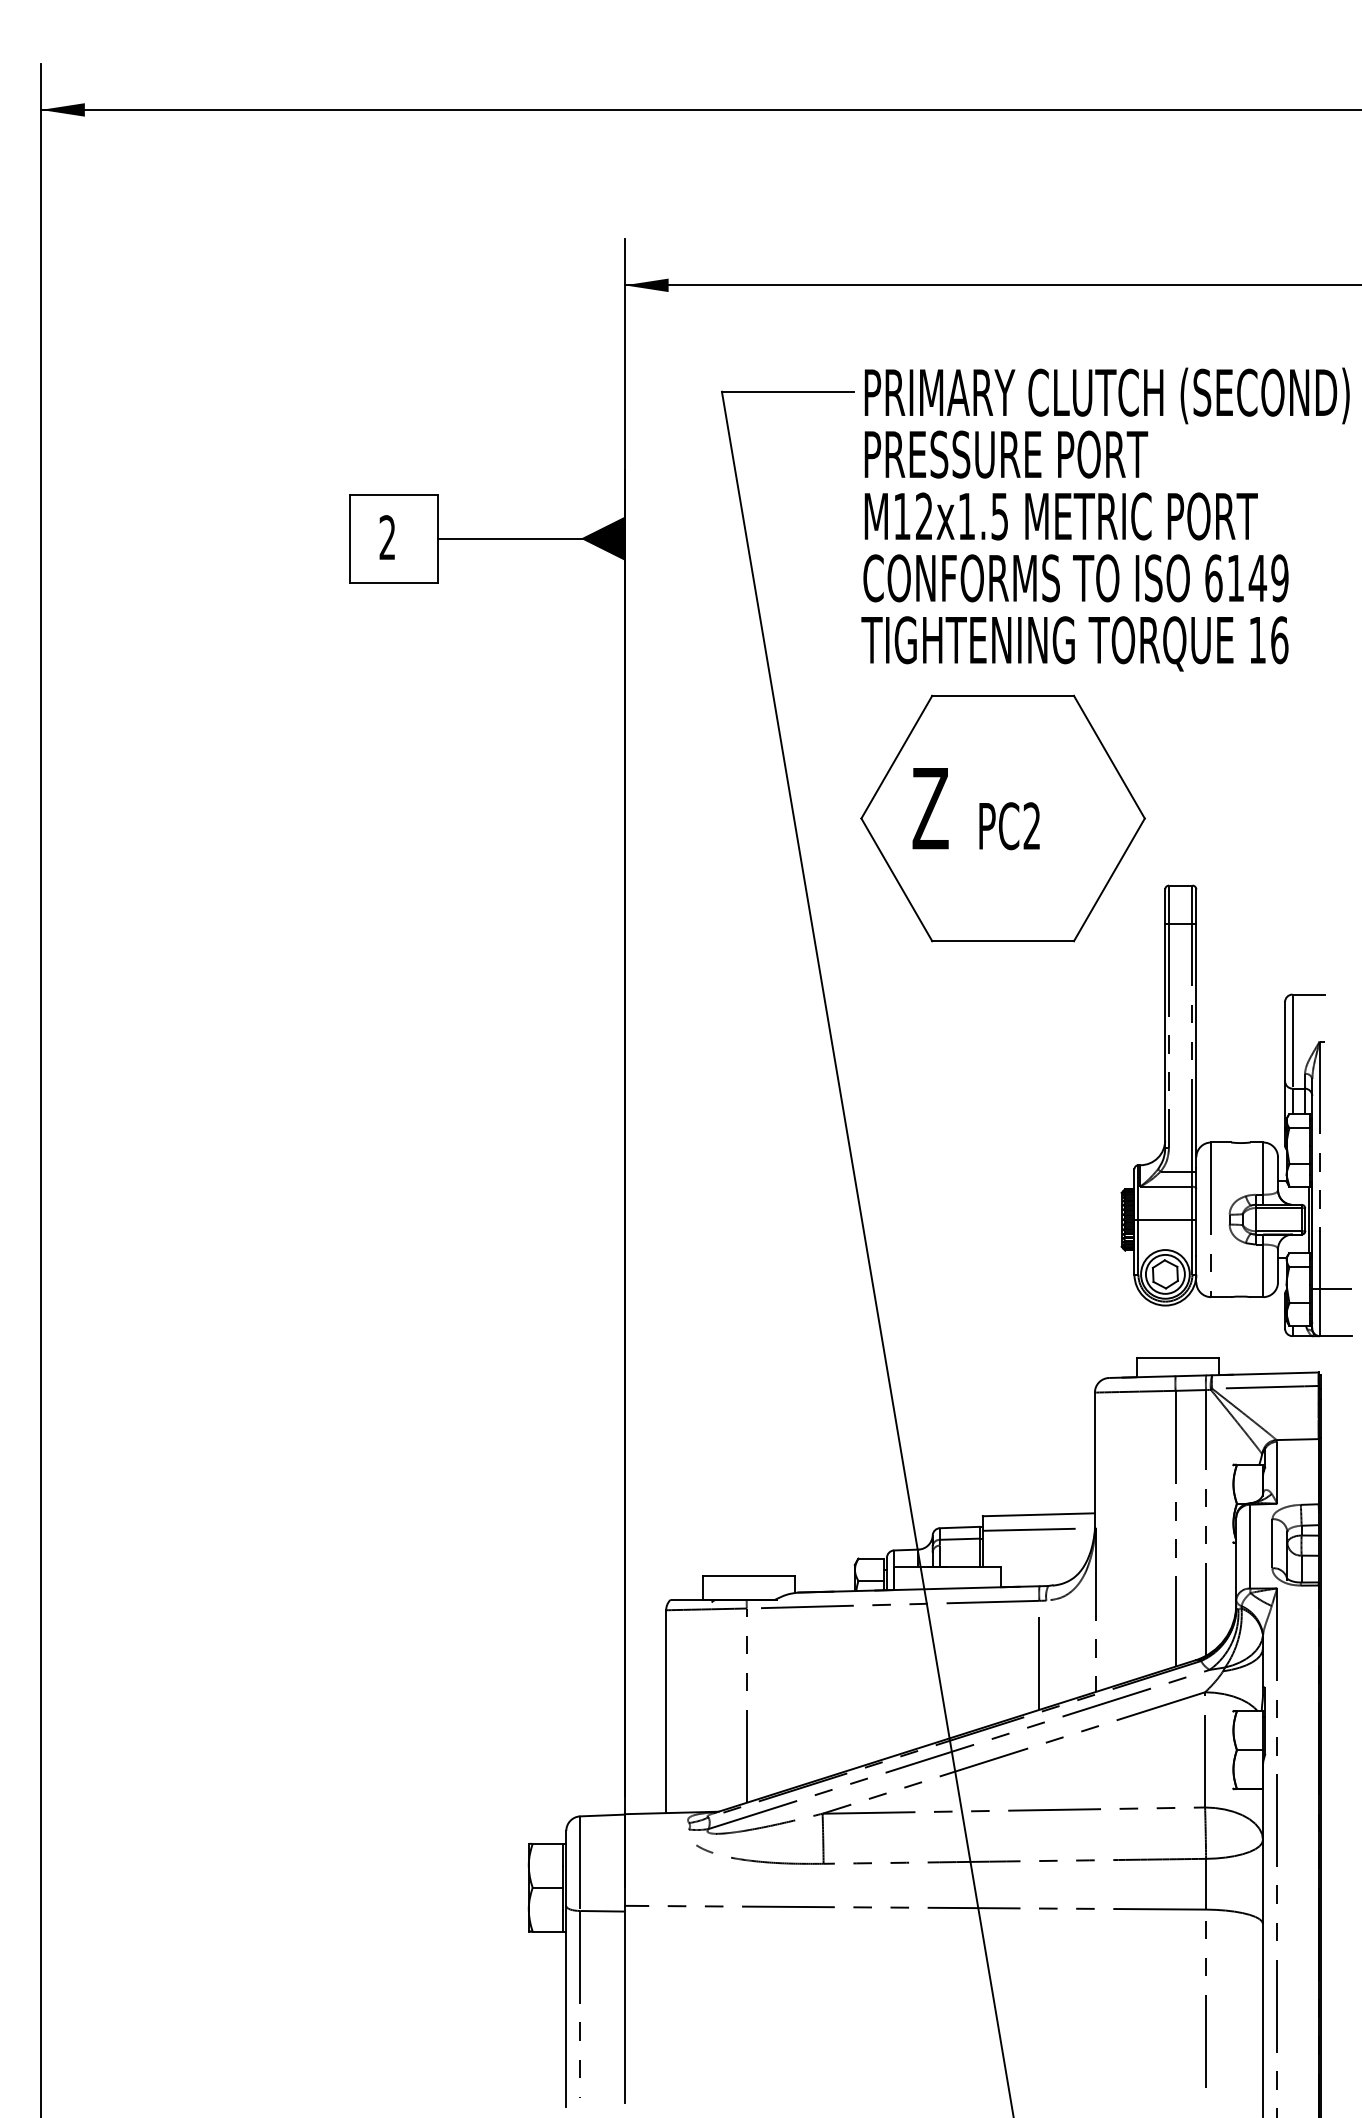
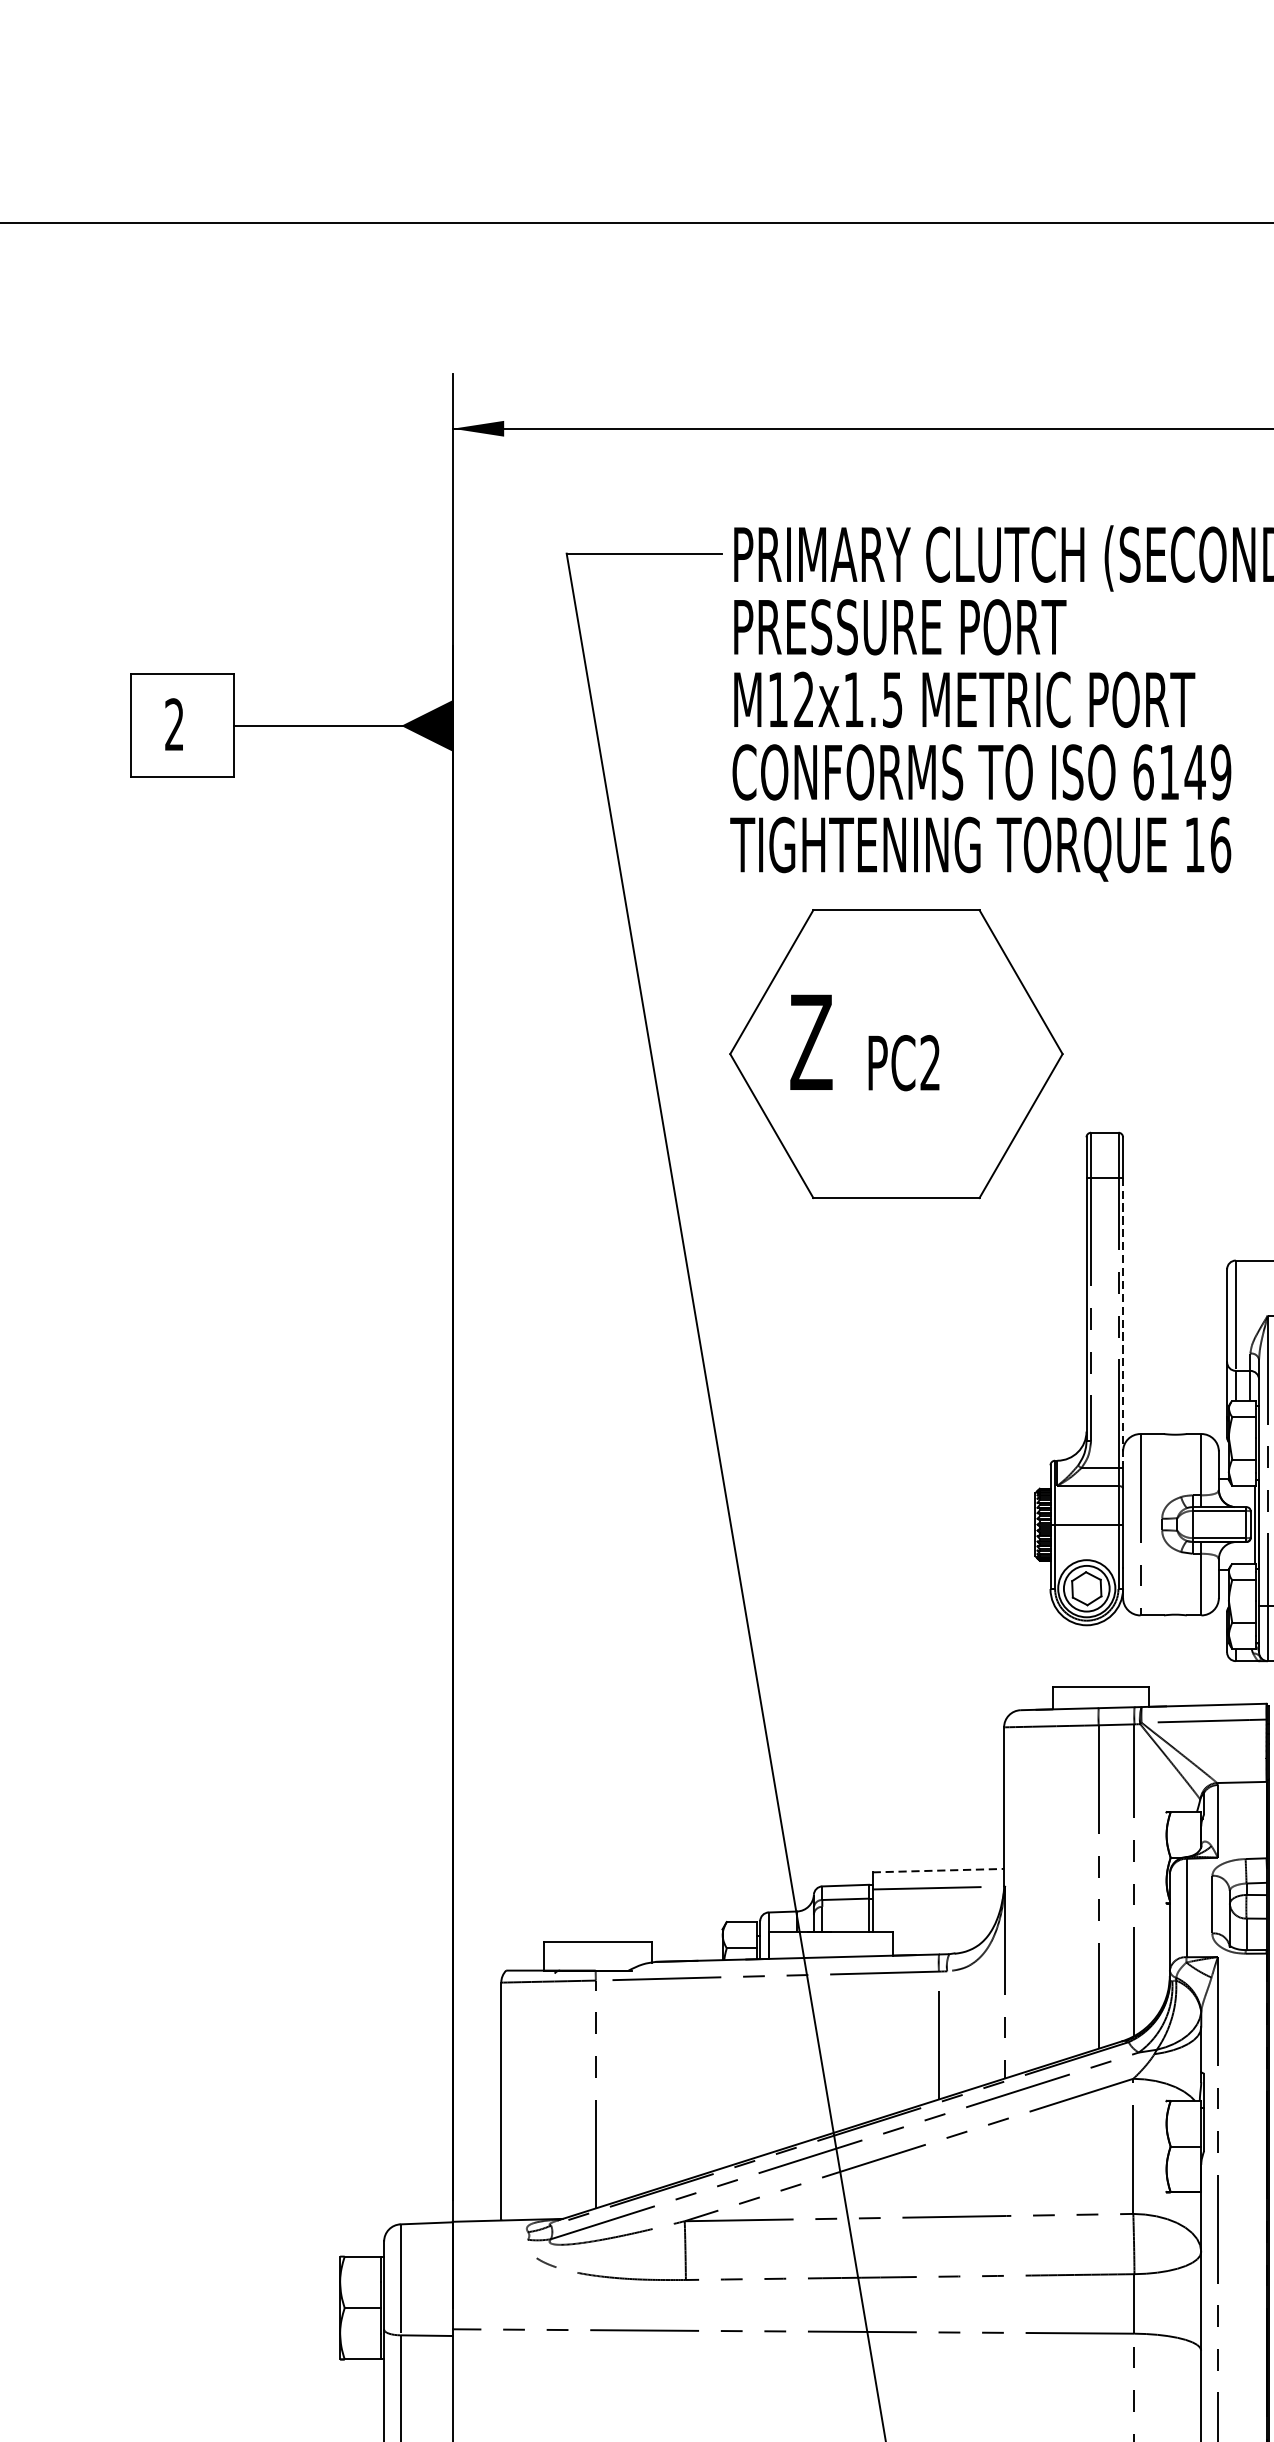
line: (1196, 1045) -> (1123, 1320), solid -> dashed
line: (1039, 1514) -> (939, 1870), solid -> dashed

